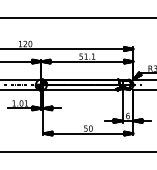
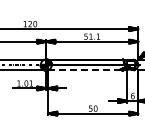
line: (81, 90) -> (86, 70), solid -> dashed

